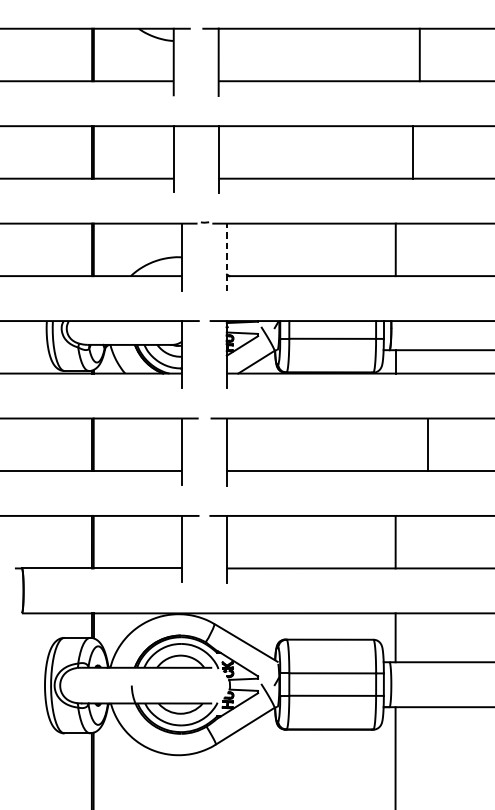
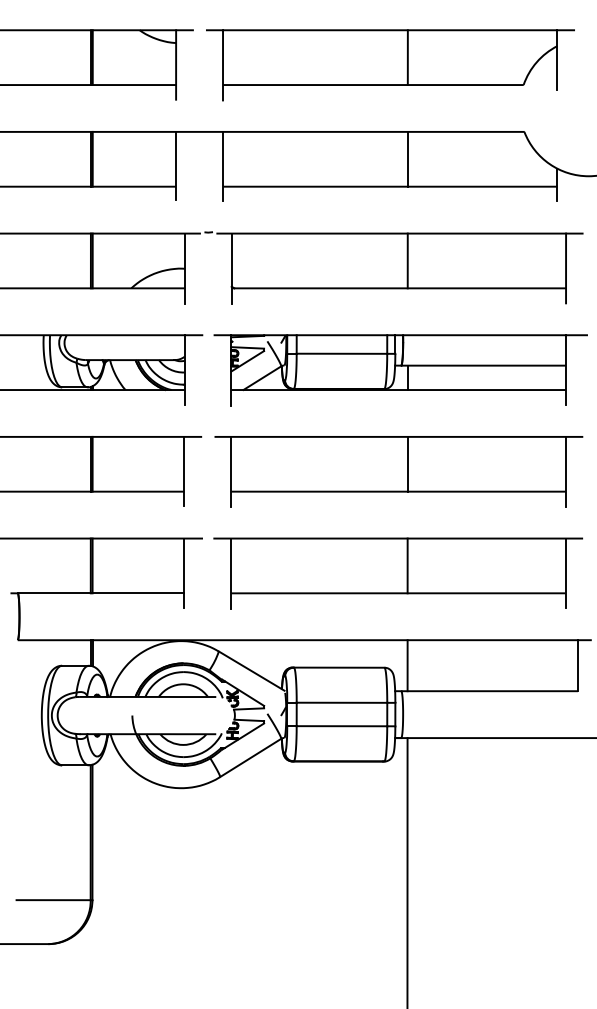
line: (419, 54) -> (407, 57), moved
line: (412, 151) -> (407, 158), moved
line: (226, 257) -> (231, 268), dashed -> solid
line: (428, 444) -> (407, 463), moved

